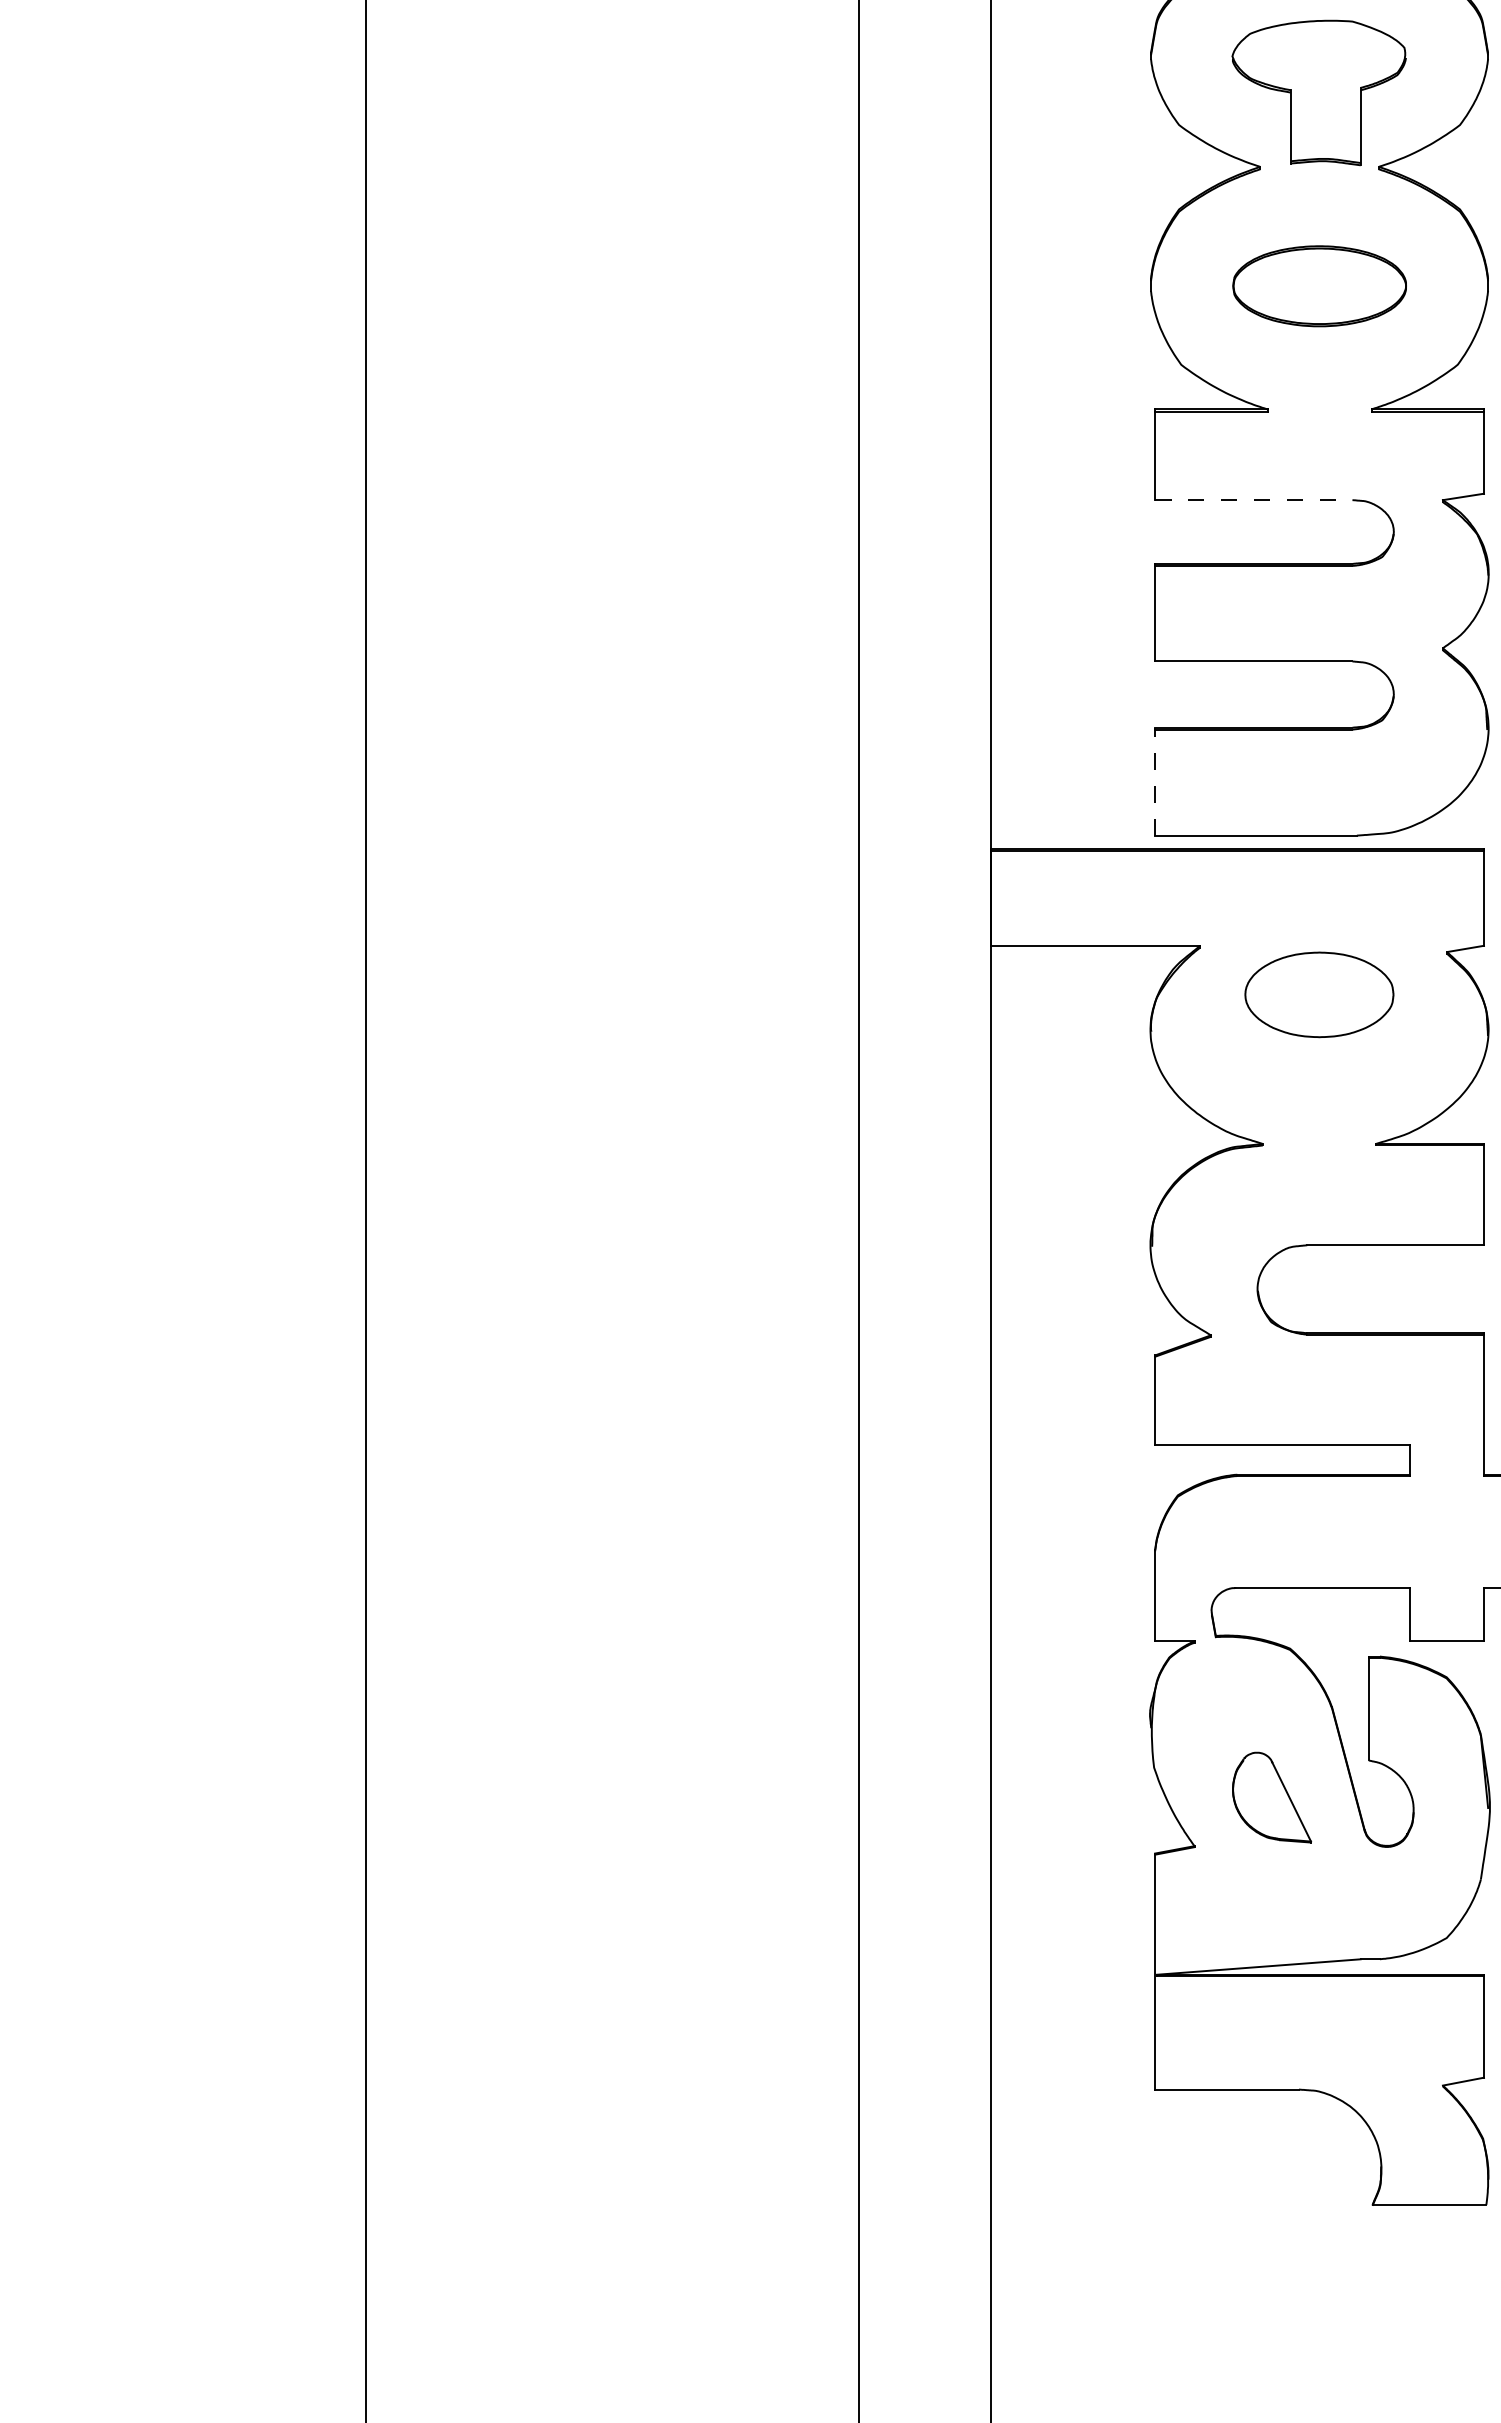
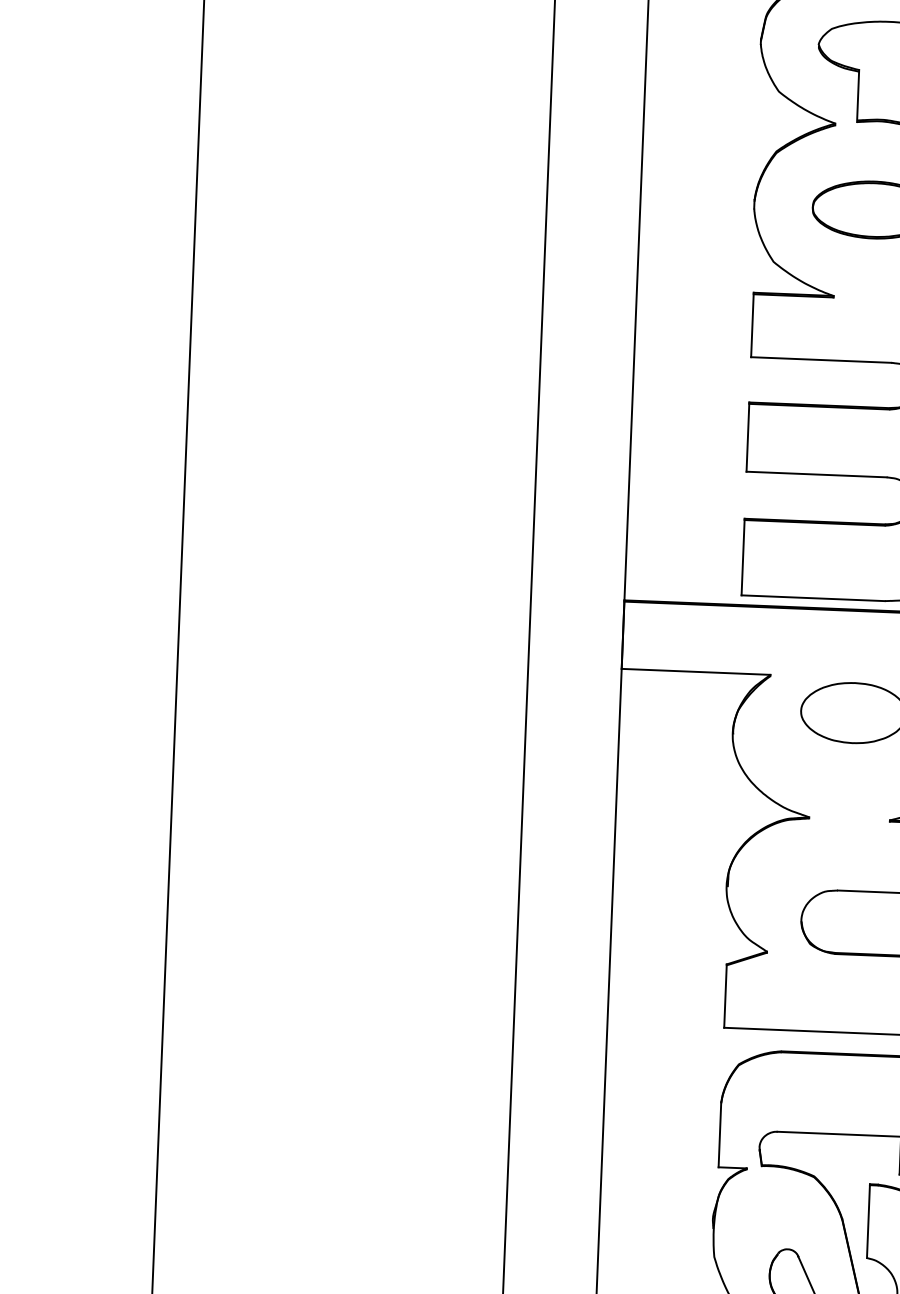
line: (1253, 500) -> (820, 360), dashed -> solid
line: (1155, 781) -> (743, 556), dashed -> solid

